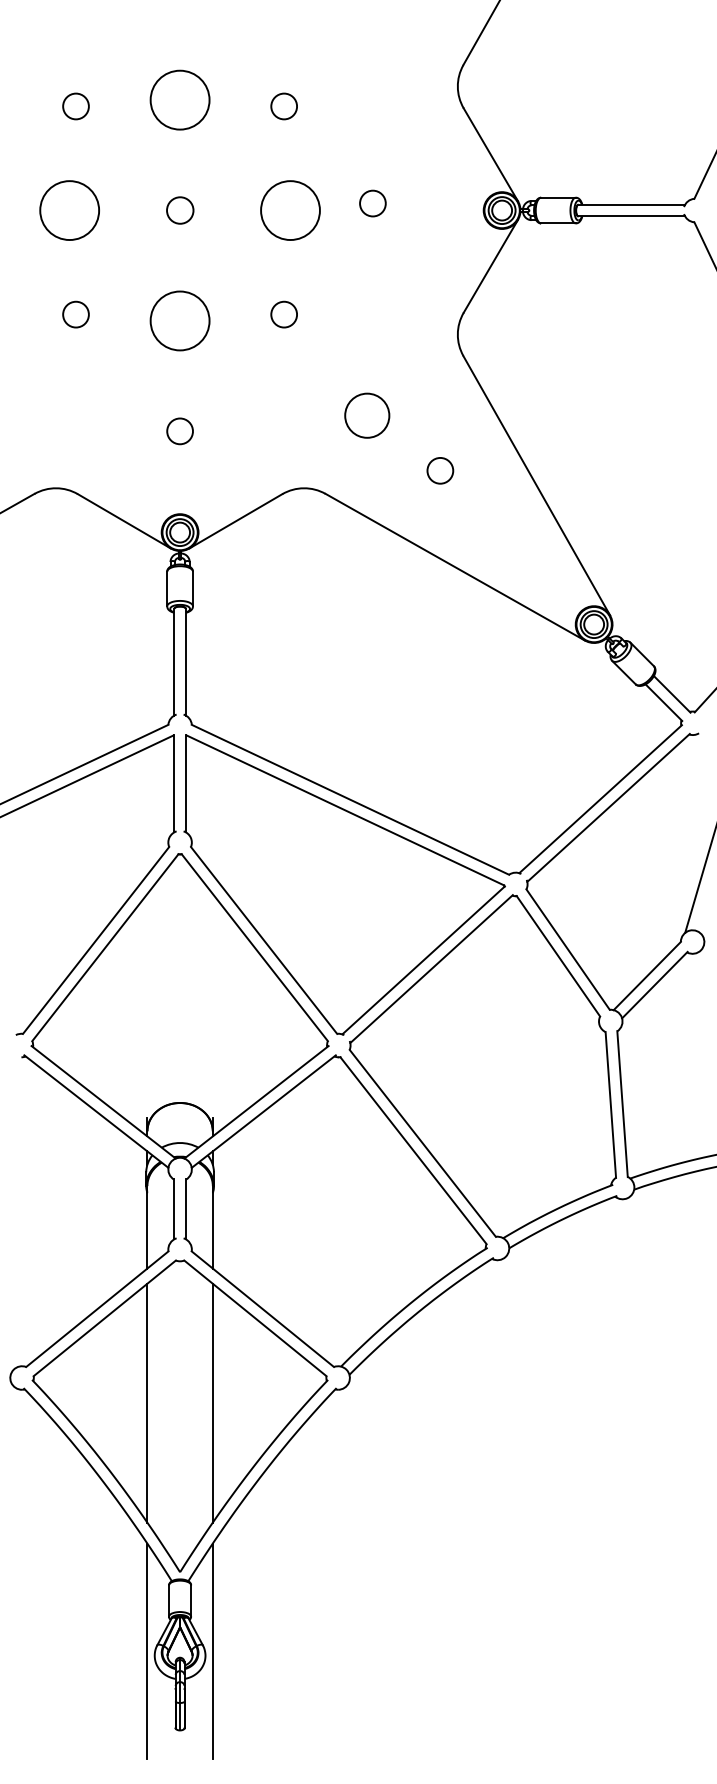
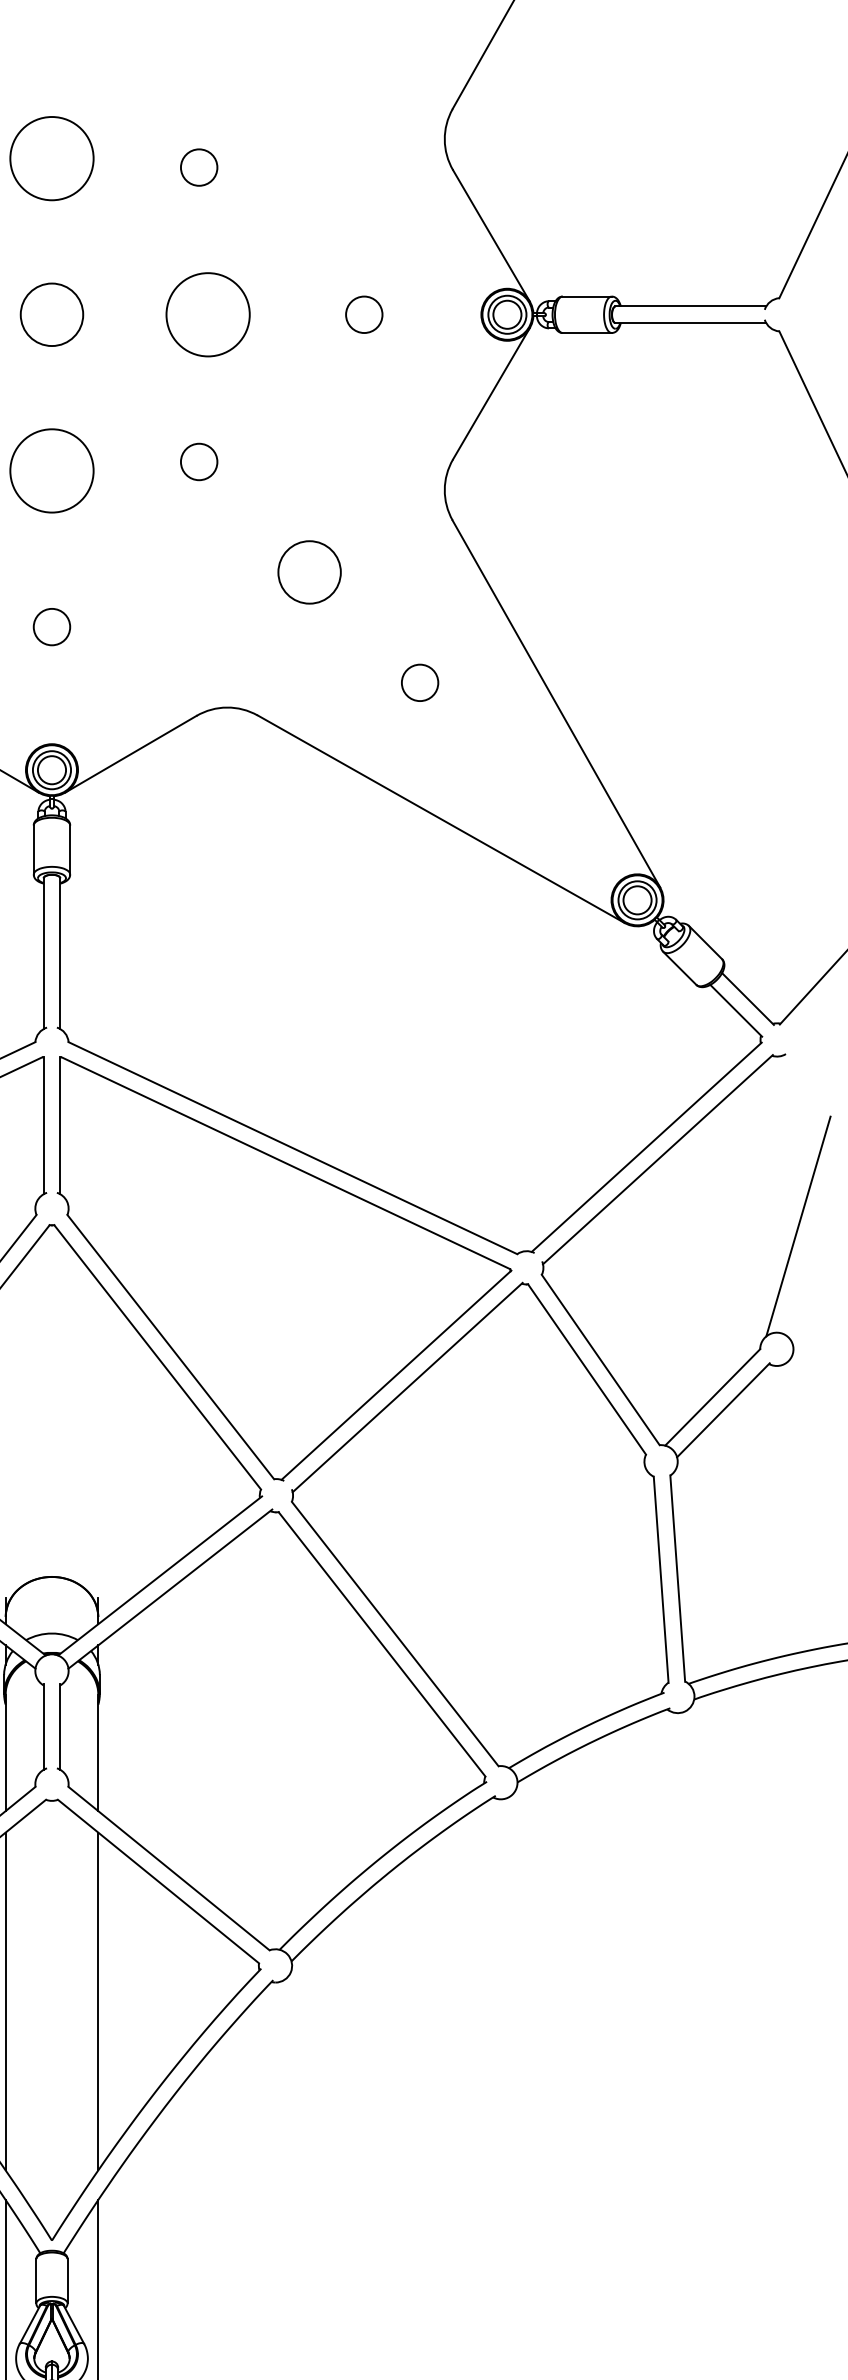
circle: (372, 203) -> (363, 314), moved
circle: (180, 210) -> (52, 314), size x1.67
circle: (367, 415) -> (309, 572), moved

